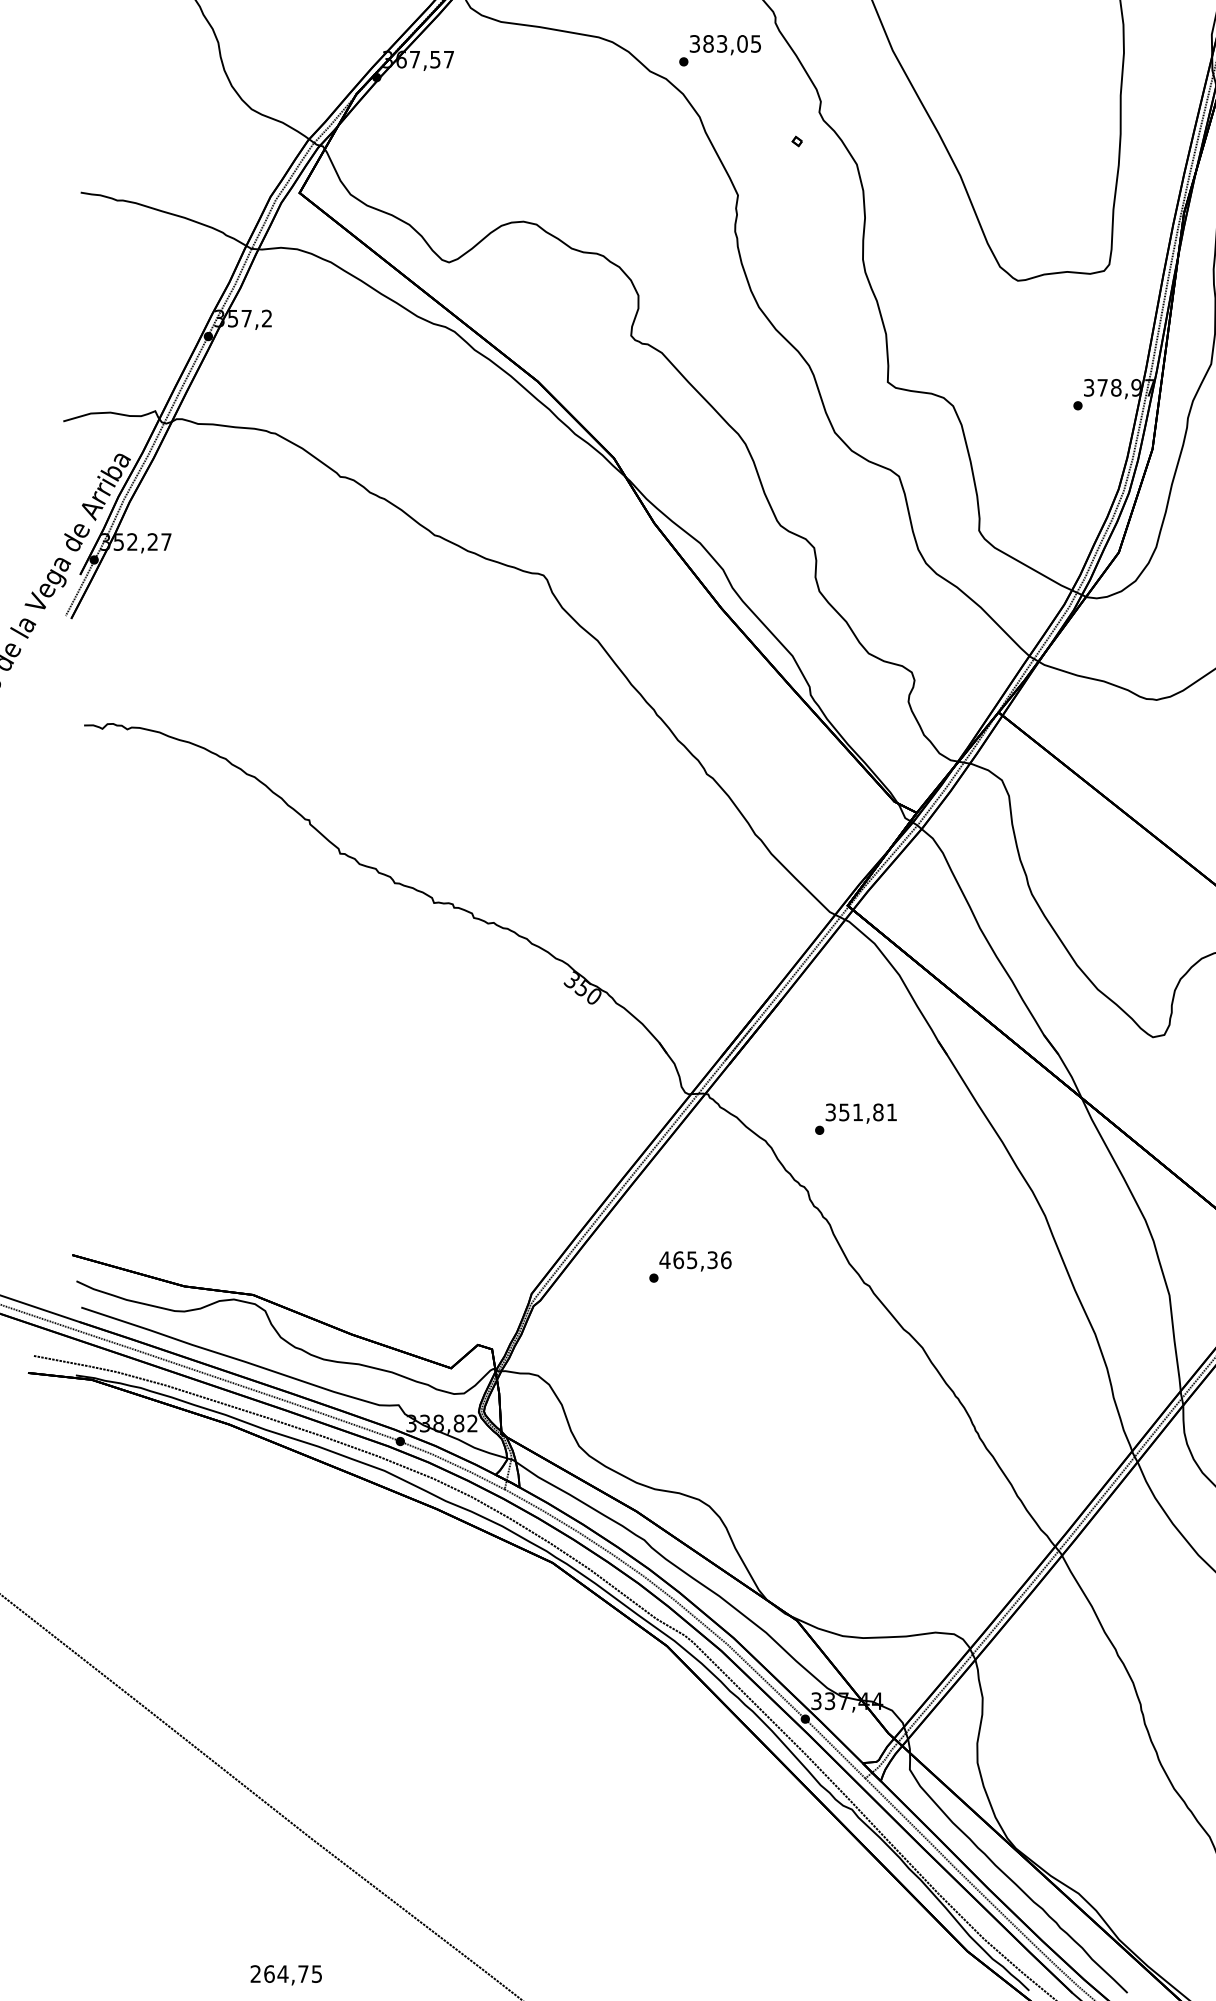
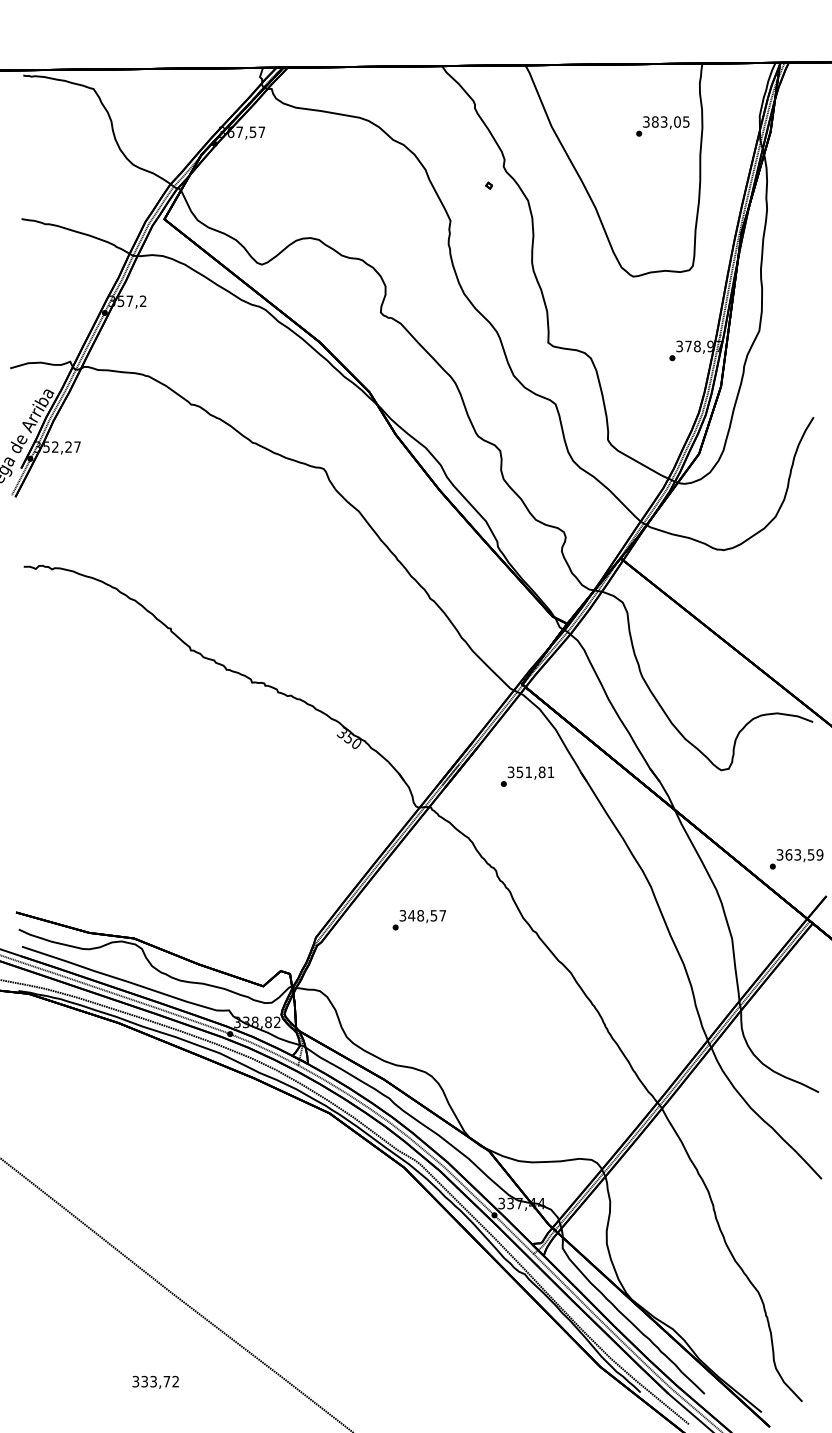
text: (719, 50) -> (662, 126), moved
text: (855, 1118) -> (527, 776), moved
text: (695, 1259) -> (422, 915), 465,36 -> 348,57
text: (285, 1973) -> (155, 1381), 264,75 -> 333,72

